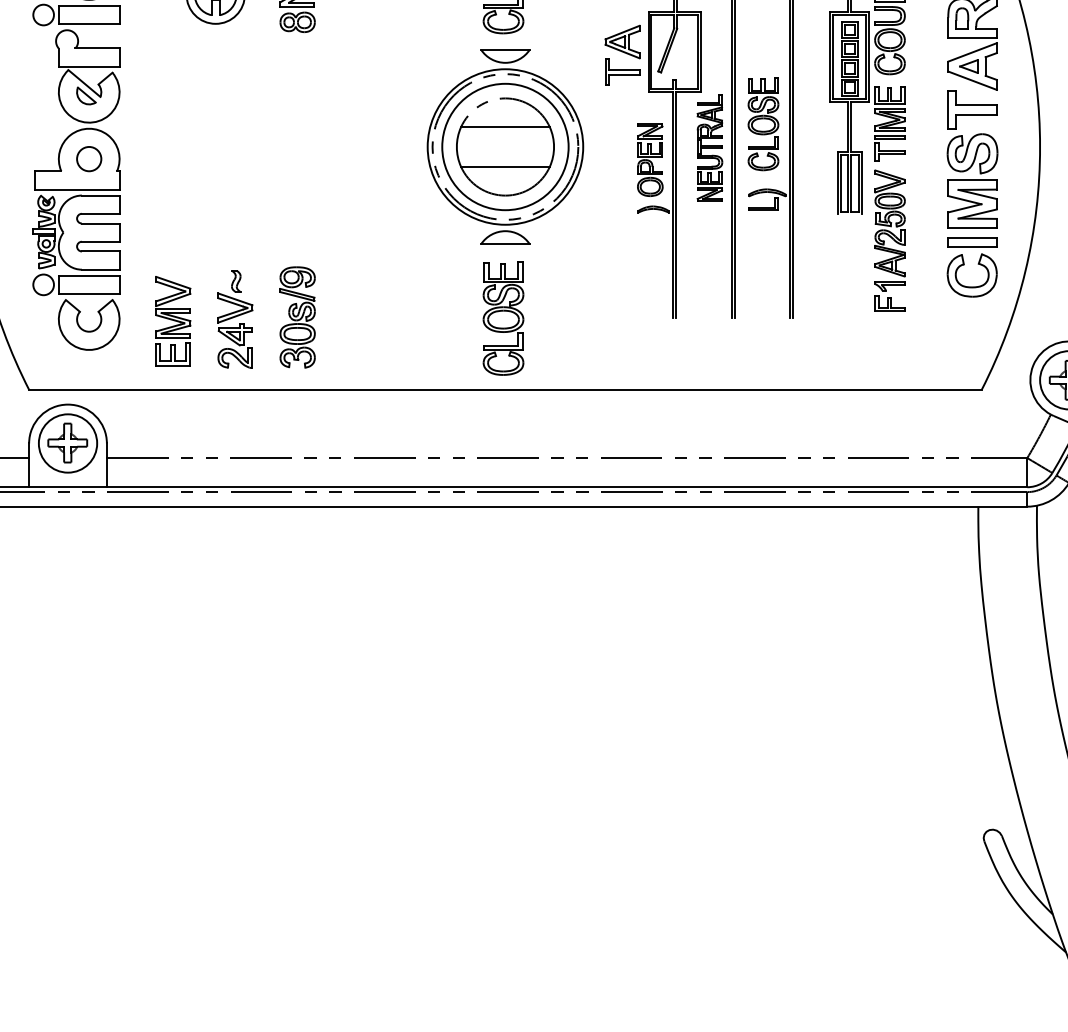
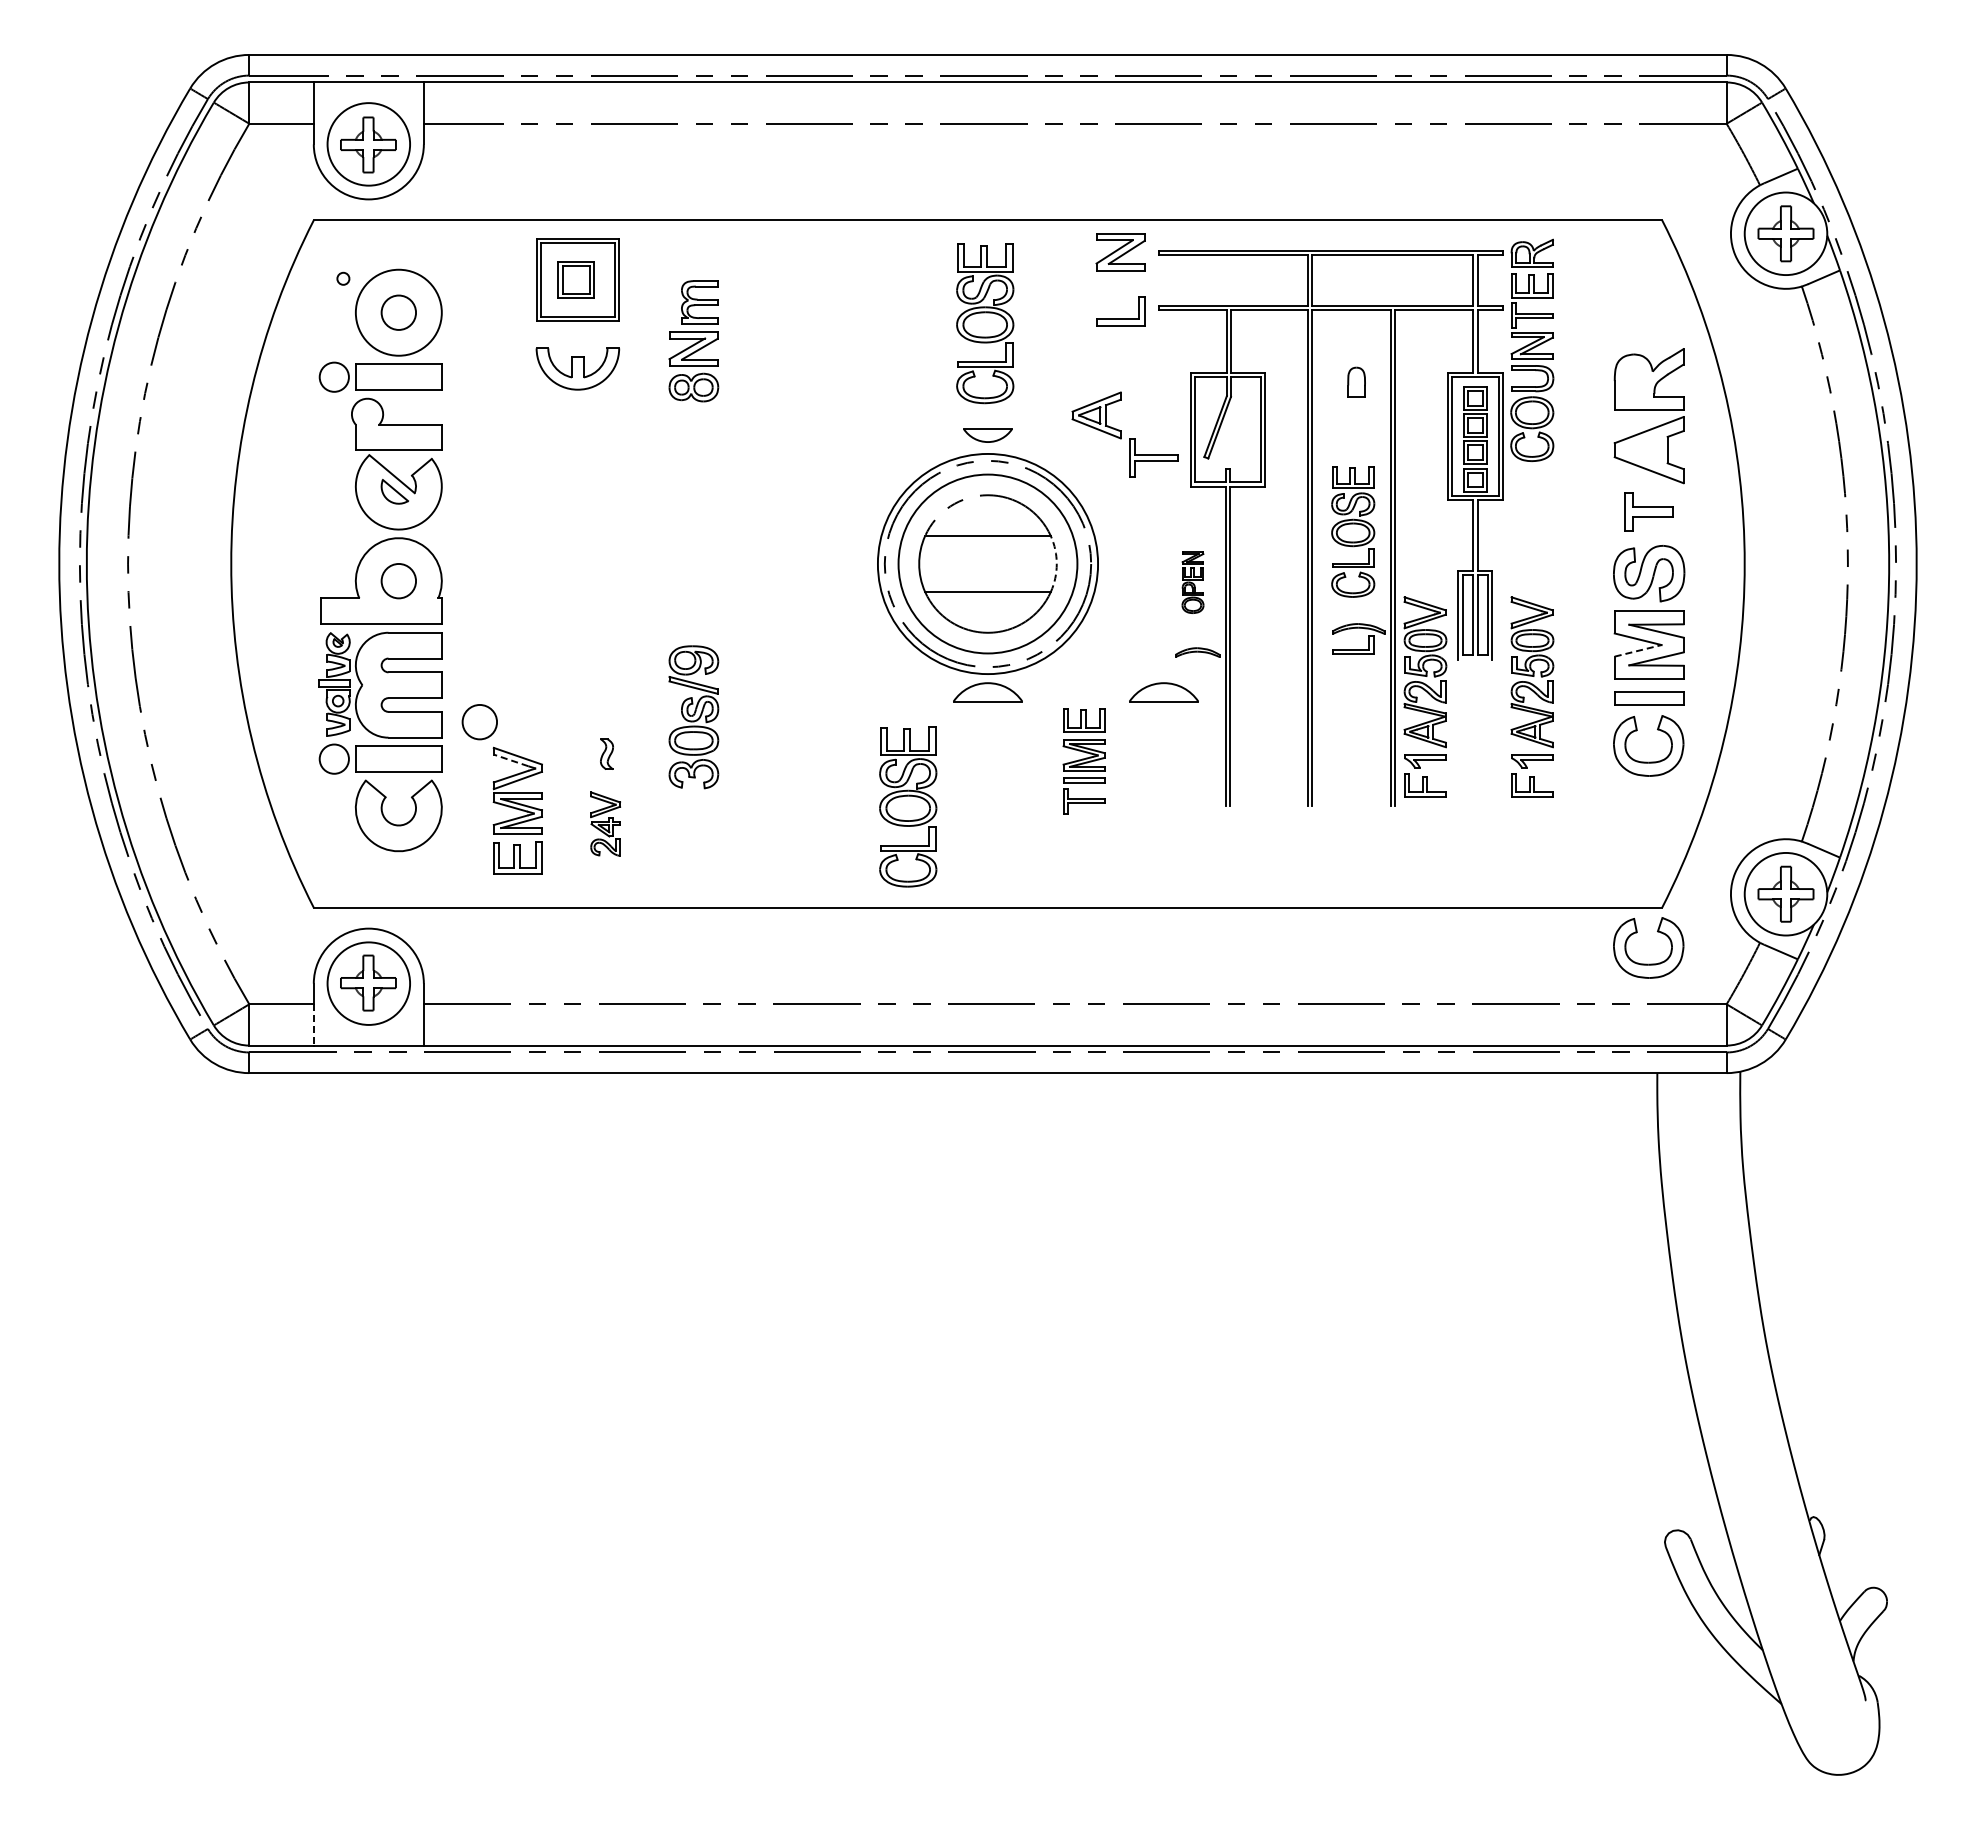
part: (962, 18) -> (1356, 381), moved
part: (622, 42) -> (1096, 415), moved
part: (505, 56) -> (987, 435), size x0.7
part: (968, 66) -> (1643, 450), removed
part: (972, 109) -> (1649, 511), size x0.7
part: (889, 124) -> (1083, 761), moved
arc: (553, 147) -> (1056, 564), solid -> dashed
part: (709, 148) -> (1277, 565), removed
part: (649, 160) -> (1192, 582), size x0.6
line: (965, 208) -> (1638, 650), solid -> dashed
part: (629, 237) -> (1163, 692), added
part: (814, 240) -> (1425, 696), added
circle: (146, 258) -> (479, 722), added
line: (168, 285) -> (510, 760), solid -> dashed
part: (297, 317) -> (693, 717), moved
part: (503, 318) -> (908, 806), moved
part: (235, 330) -> (605, 823), size x0.6
part: (972, 429) -> (1648, 963), added
line: (28, 472) -> (313, 1024), solid -> dashed

